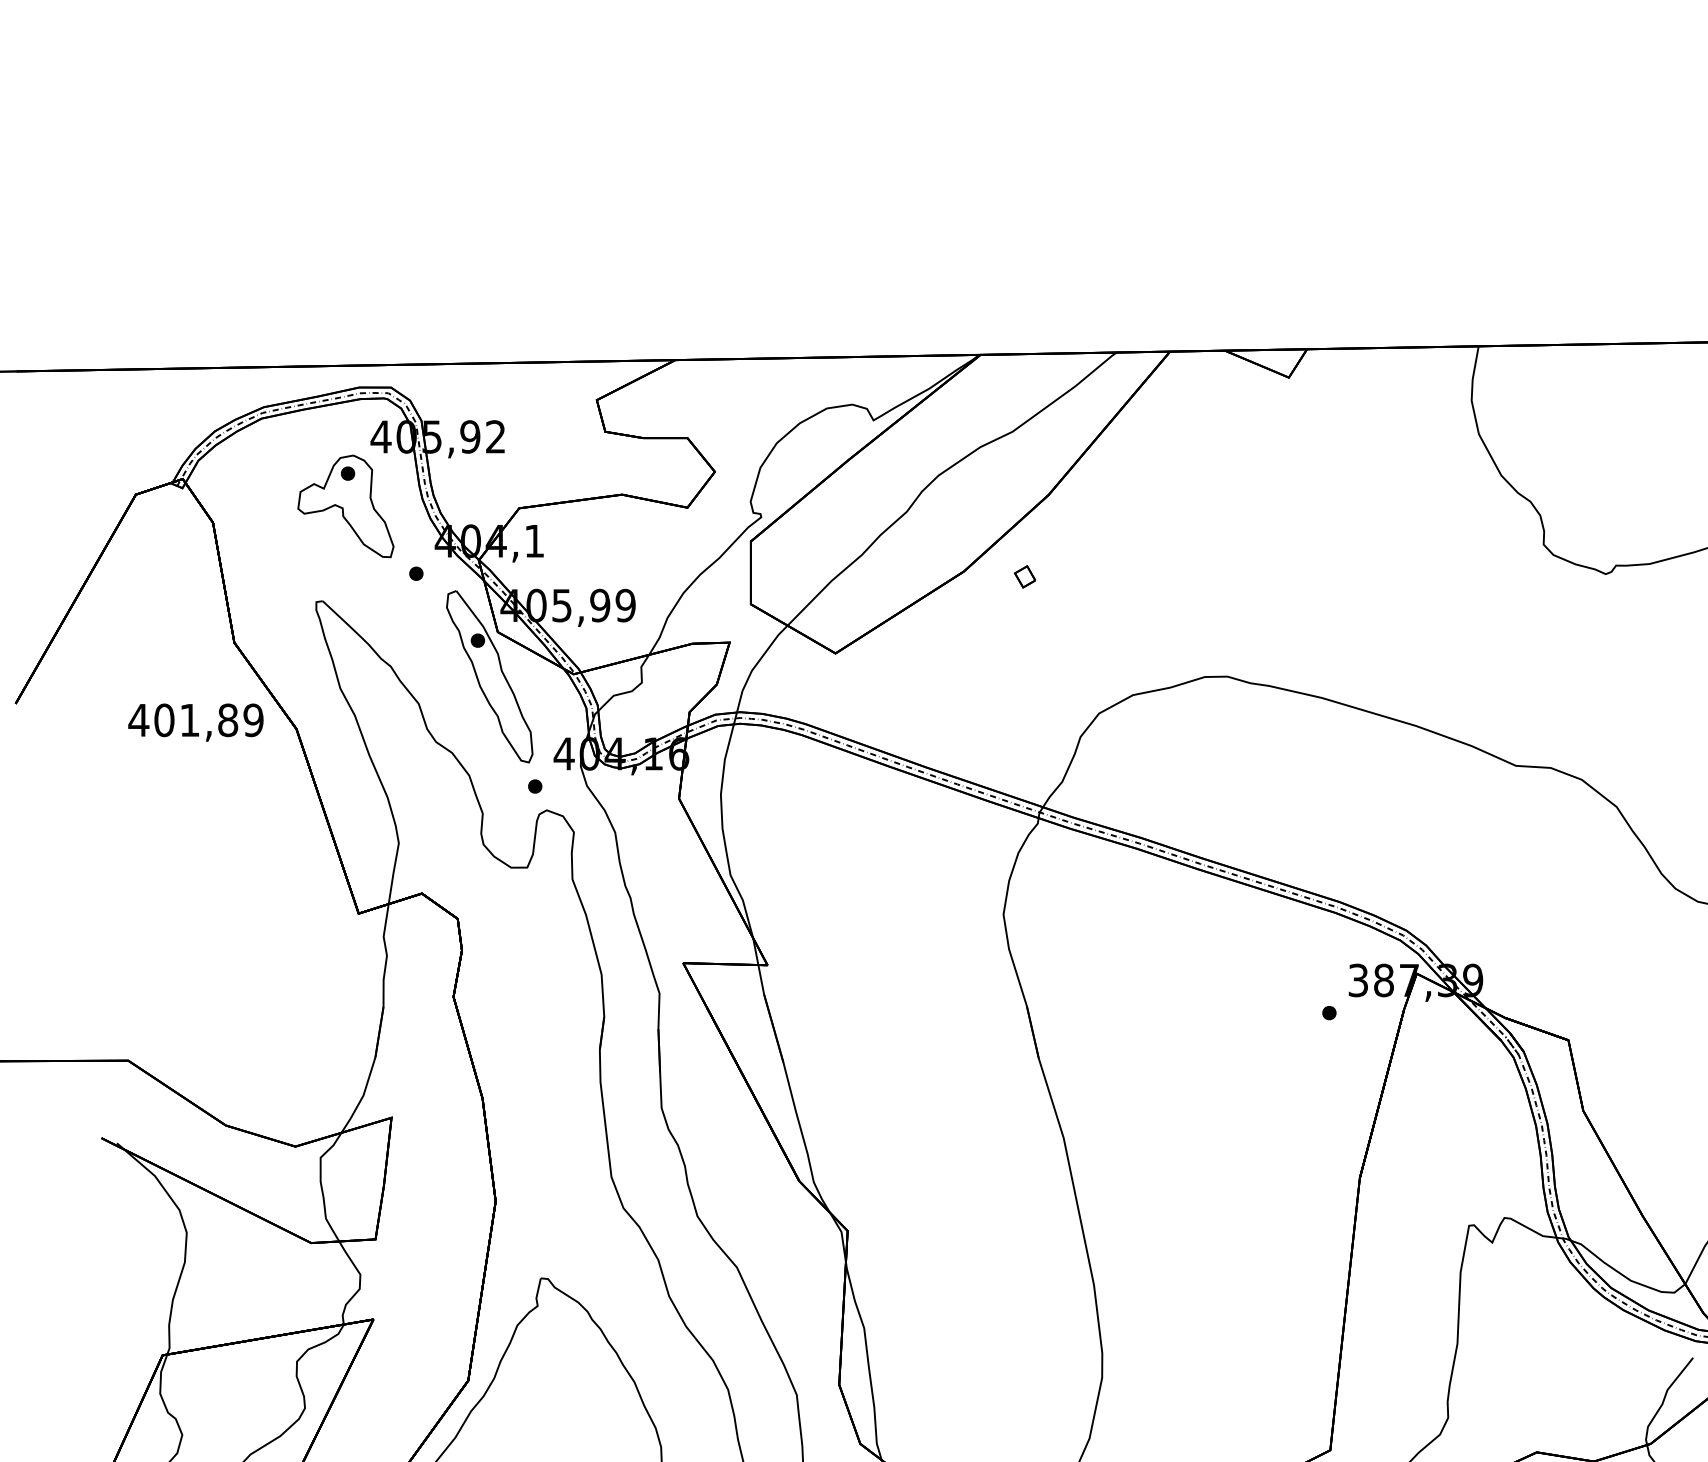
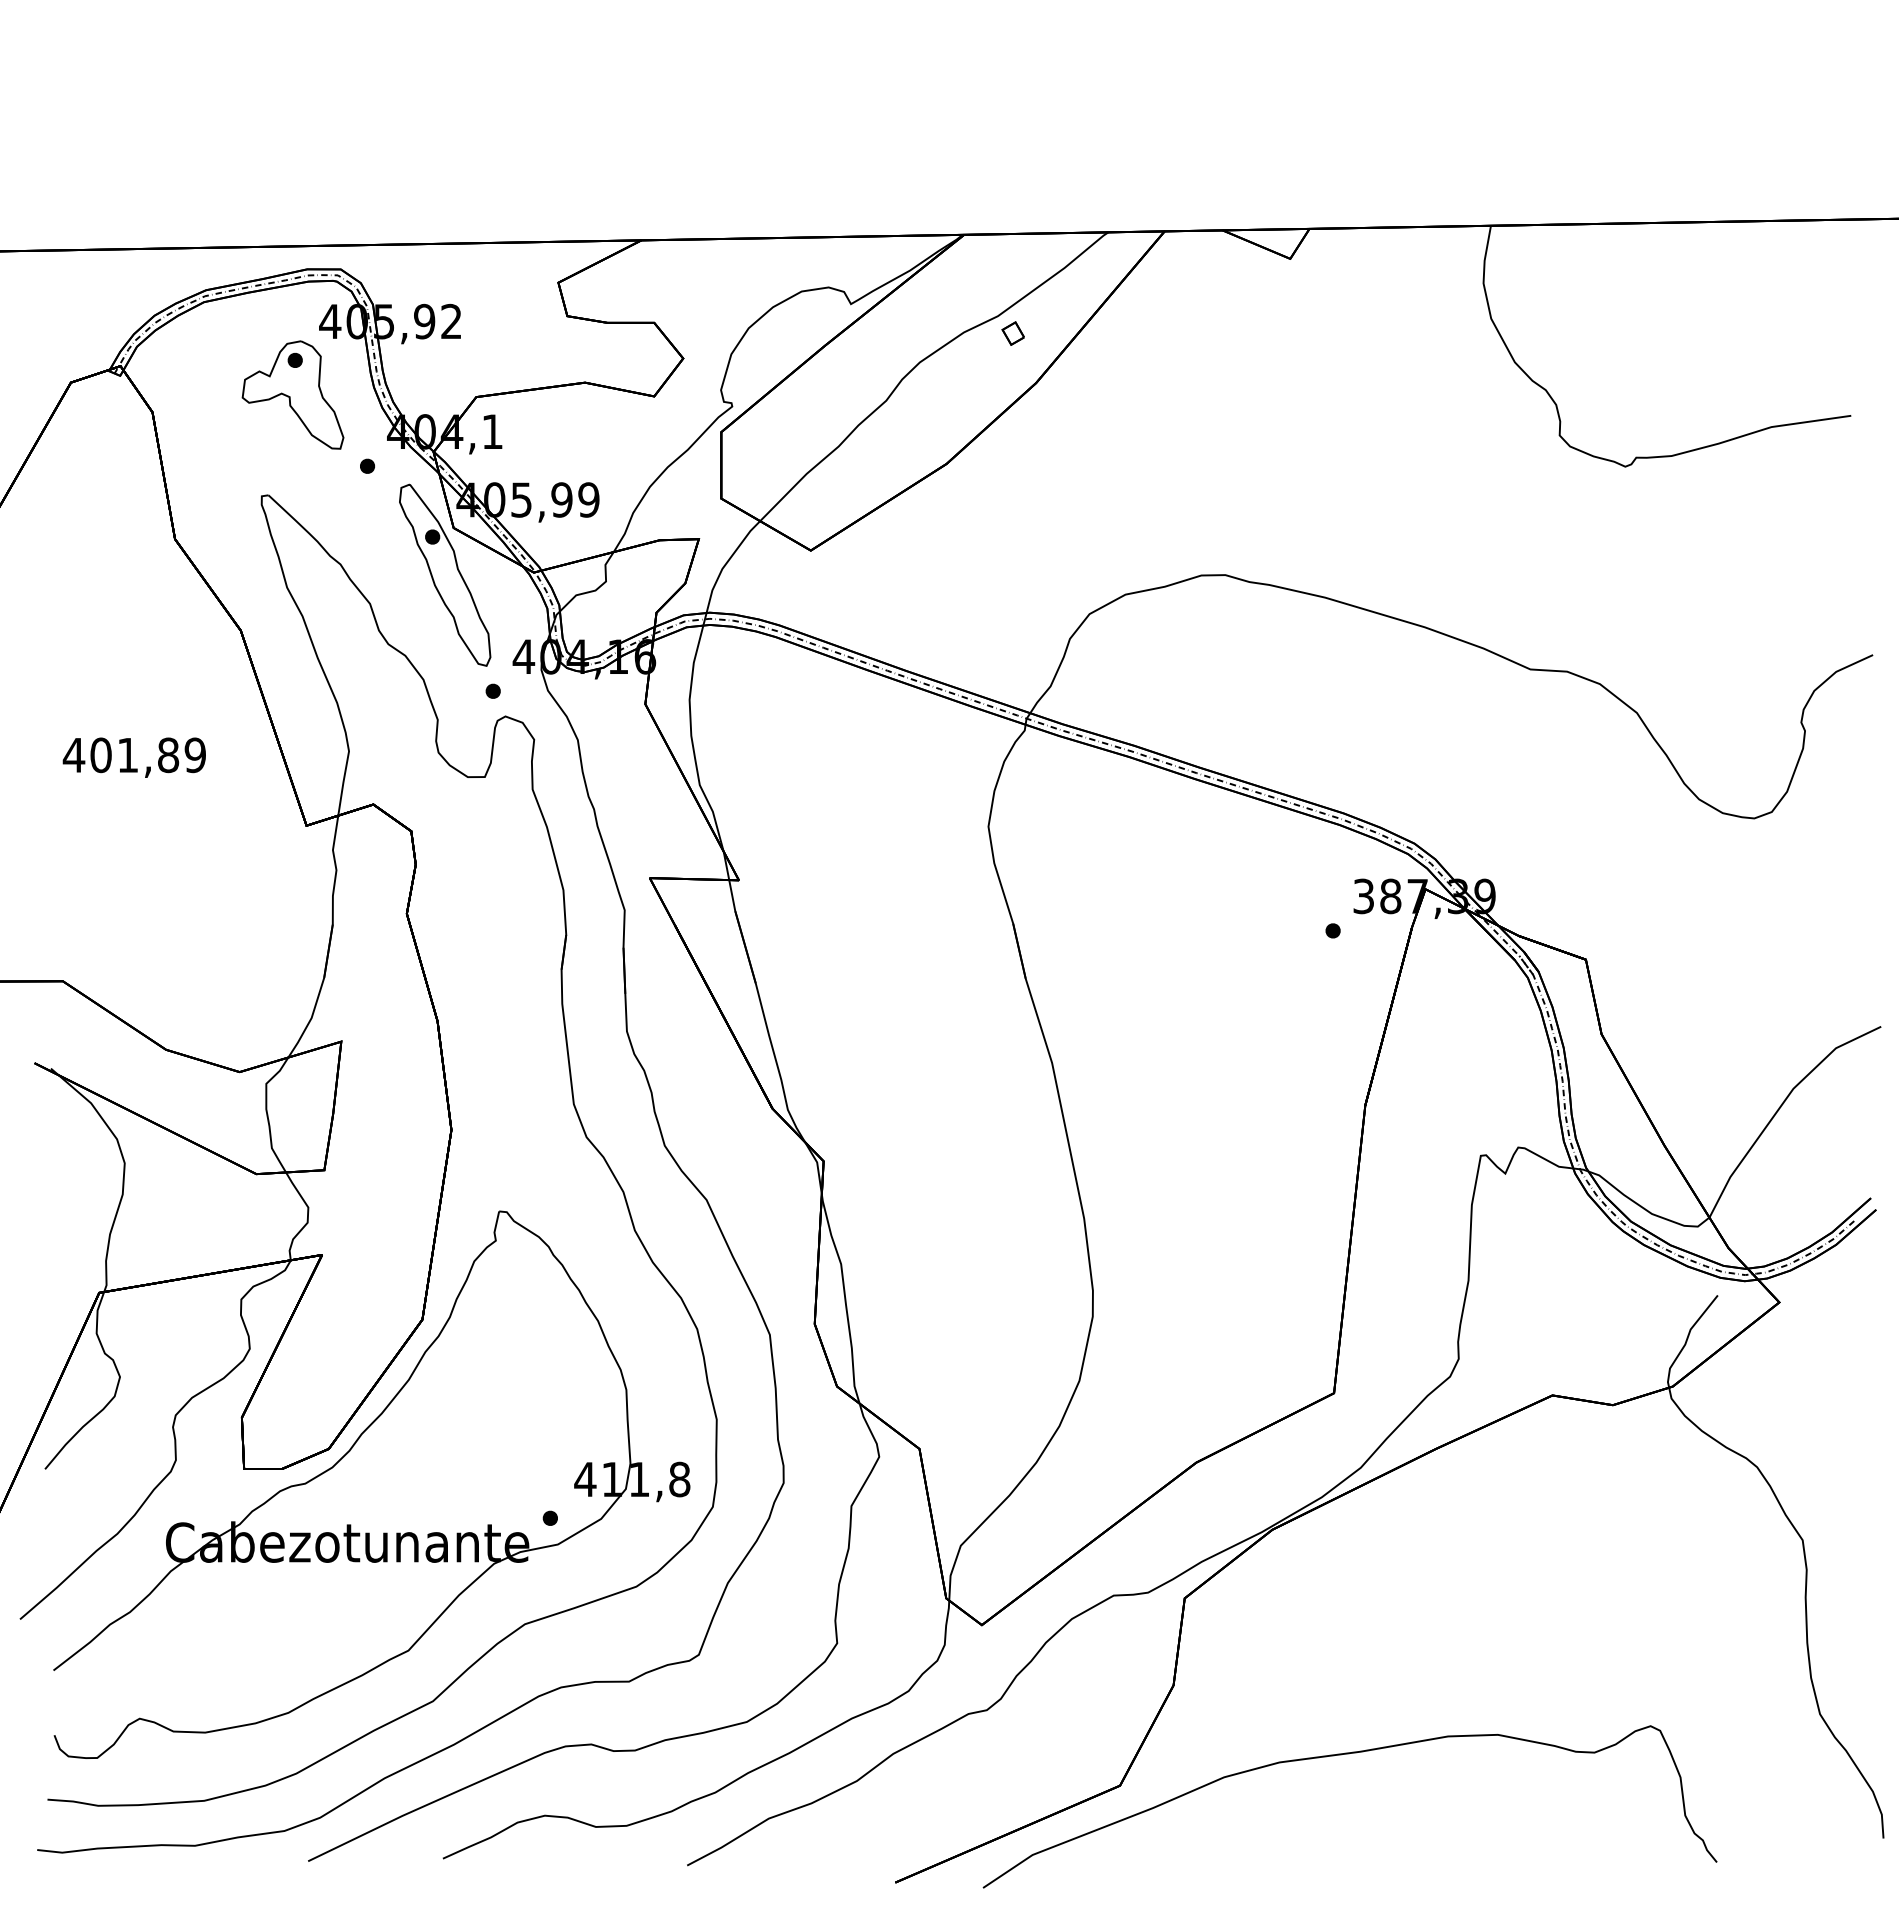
part: (1024, 576) -> (1012, 333), moved
text: (195, 722) -> (133, 757), moved

